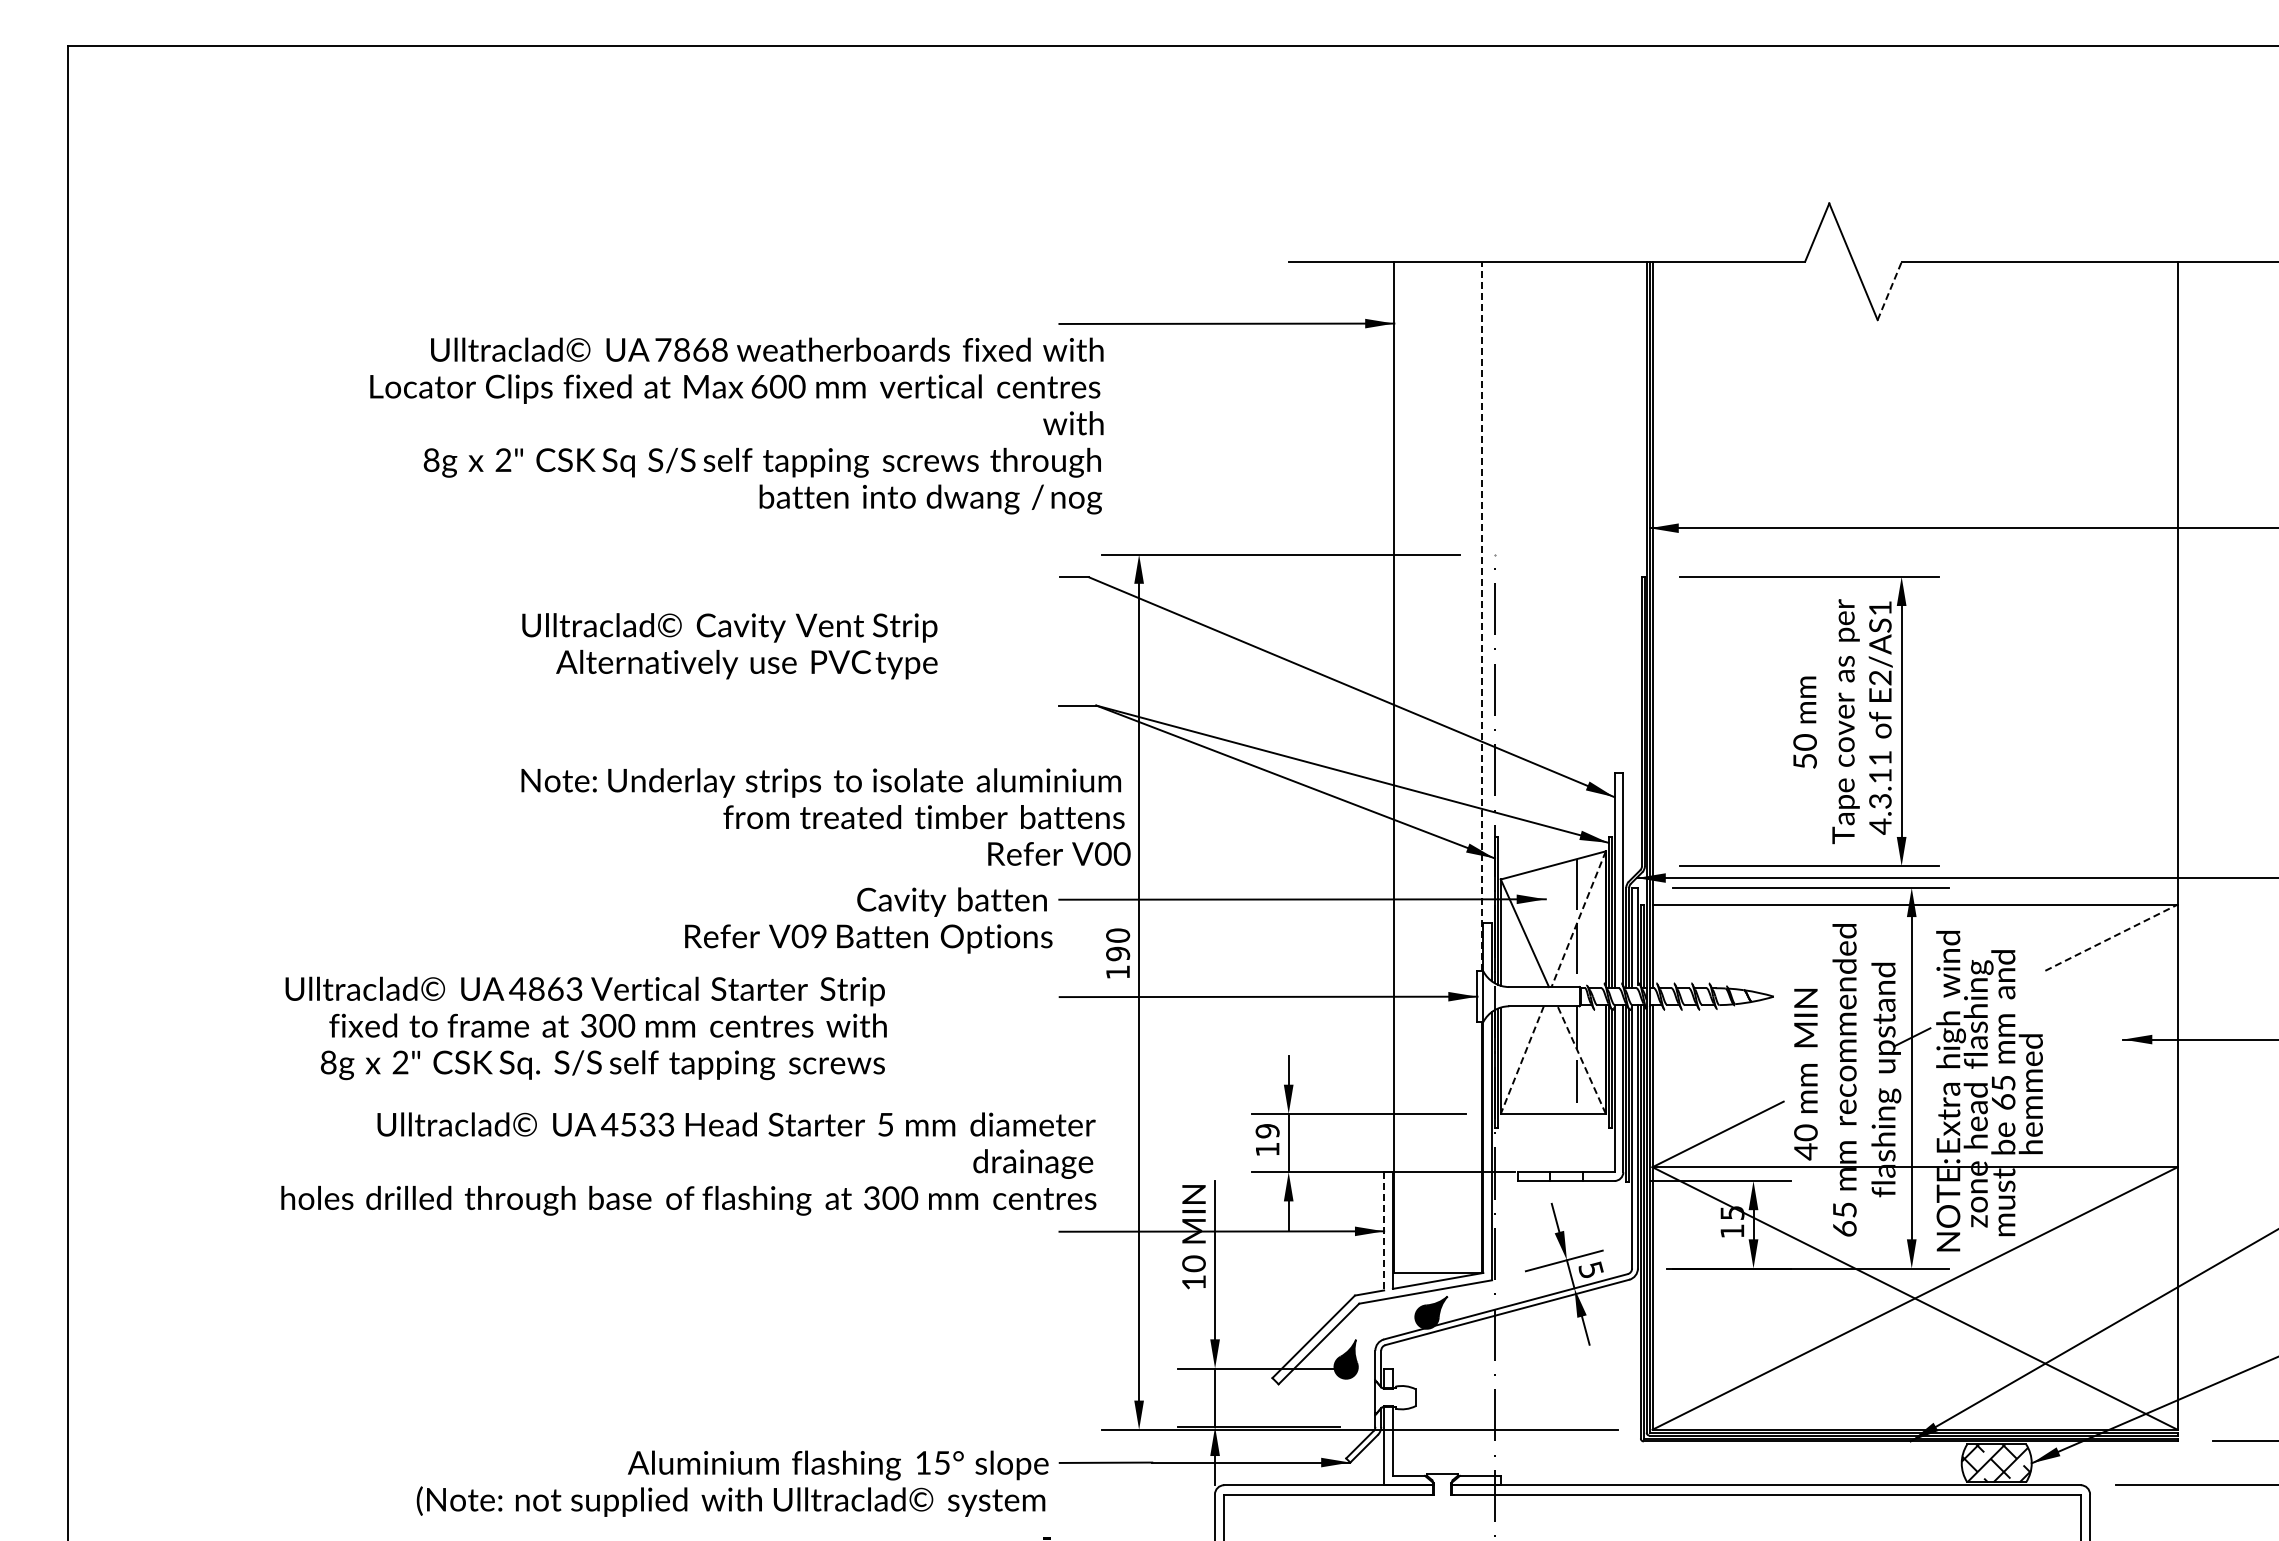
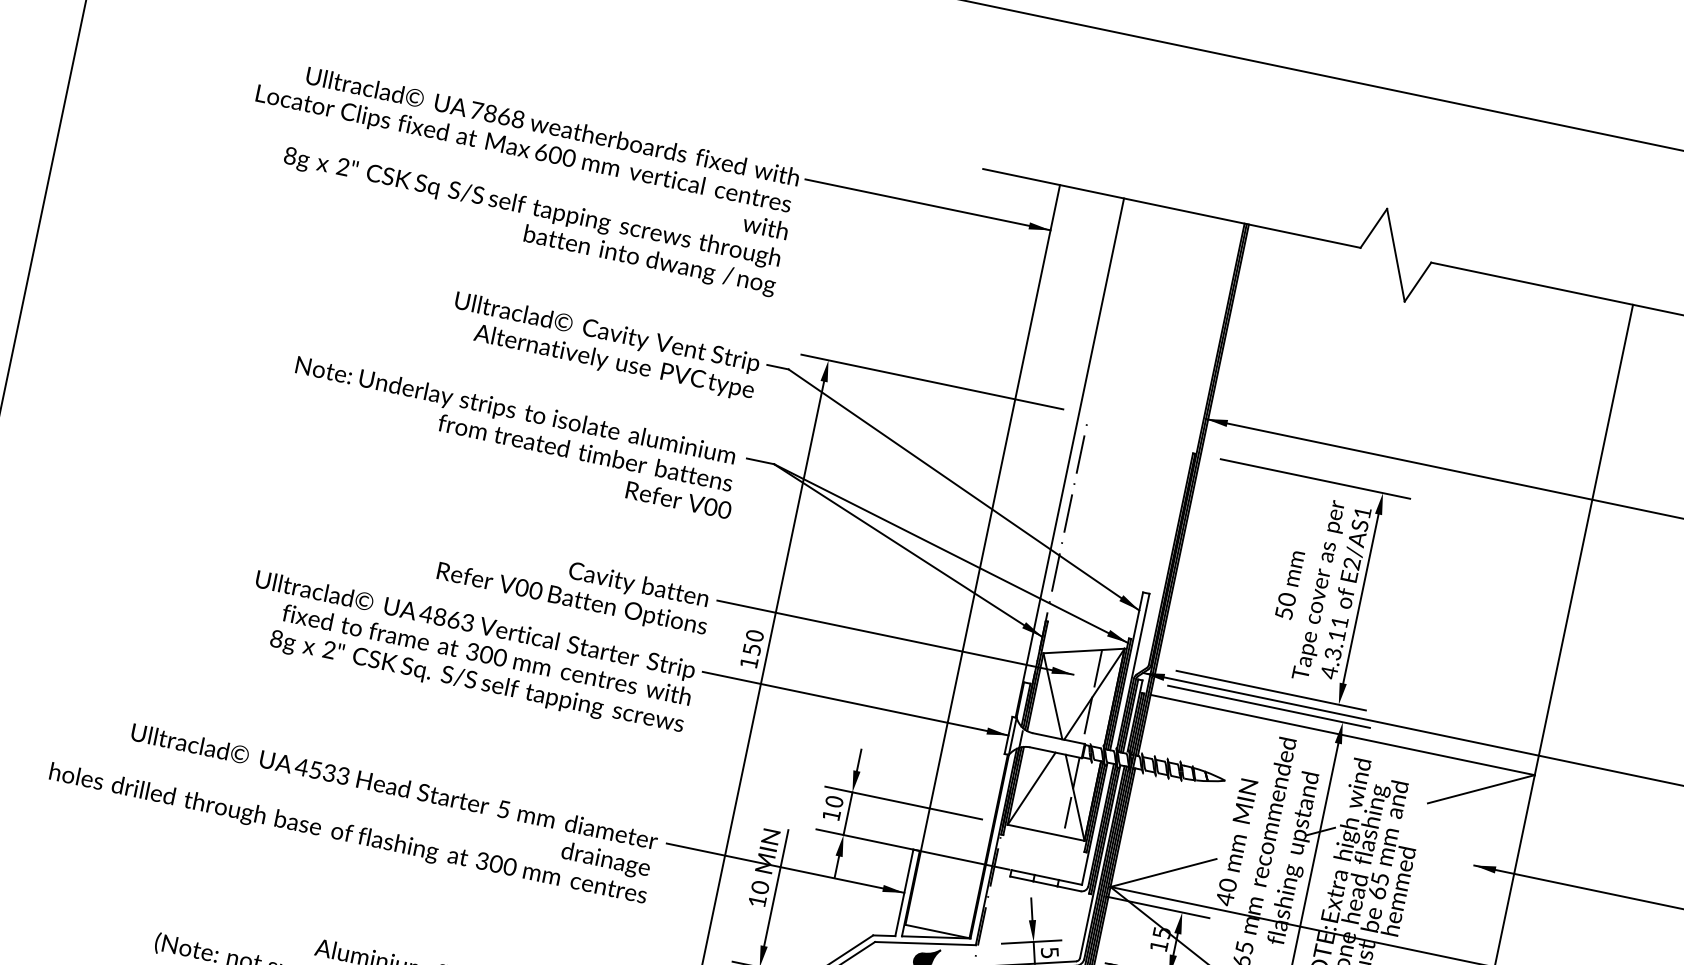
line: (1889, 290) -> (1417, 281), dashed -> solid
text: (736, 425) -> (518, 177), moved
line: (1481, 616) -> (1069, 457), dashed -> solid
text: (729, 646) -> (604, 346), moved
text: (825, 816) -> (513, 437), moved
line: (1578, 919) -> (1094, 694), dashed -> solid
text: (818, 937) -> (535, 591), V09 -> V00
line: (2111, 937) -> (1481, 789), dashed -> solid
text: (1117, 953) -> (751, 648), 190 -> 150
text: (585, 1028) -> (469, 653), moved
line: (1522, 1060) -> (1031, 789), dashed -> solid
line: (1581, 1060) -> (1074, 798), dashed -> solid
text: (1267, 1131) -> (834, 801), 19 -> 10
text: (688, 1163) -> (353, 807), moved
line: (1384, 1231) -> (904, 893), dashed -> solid

